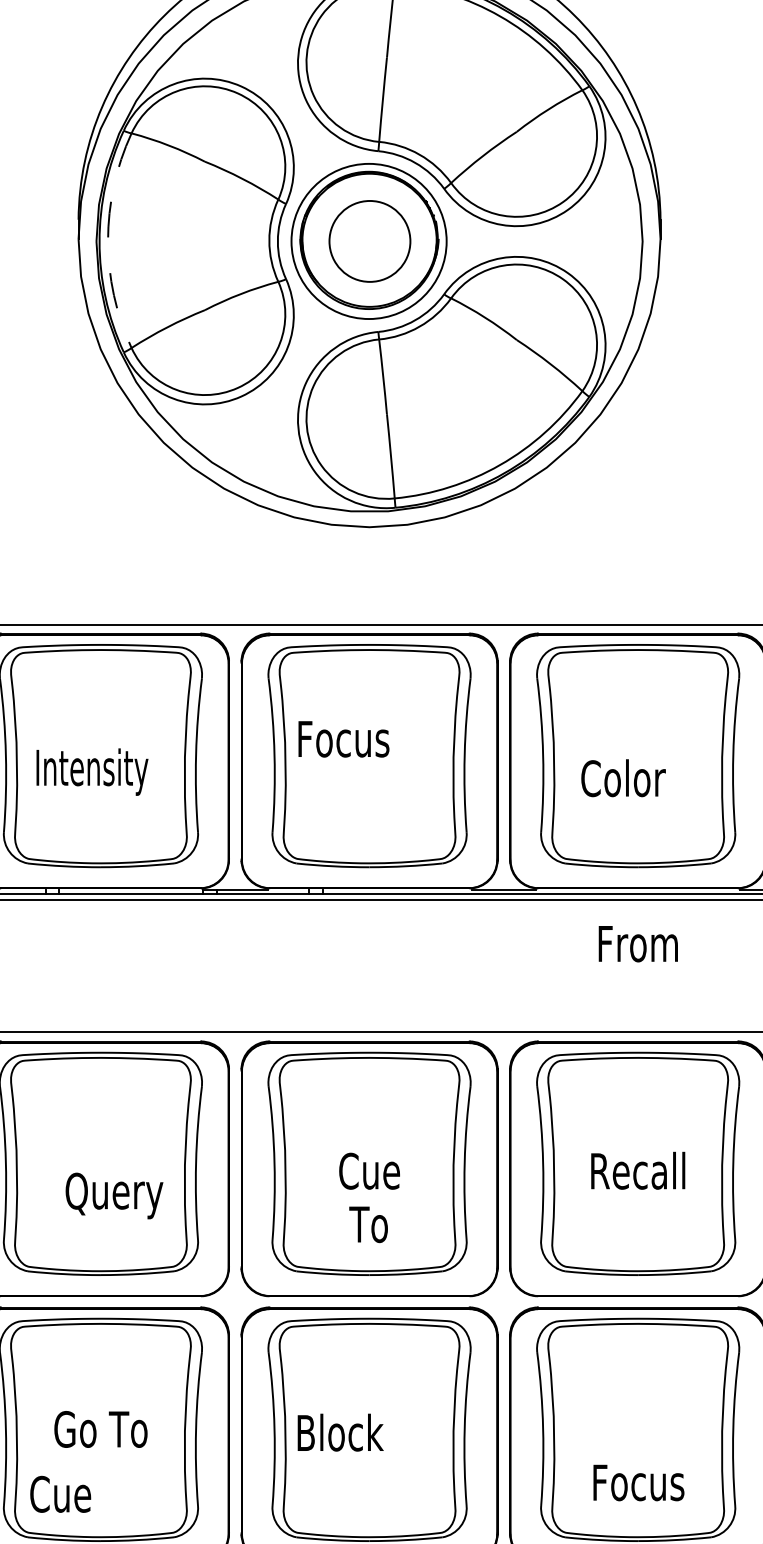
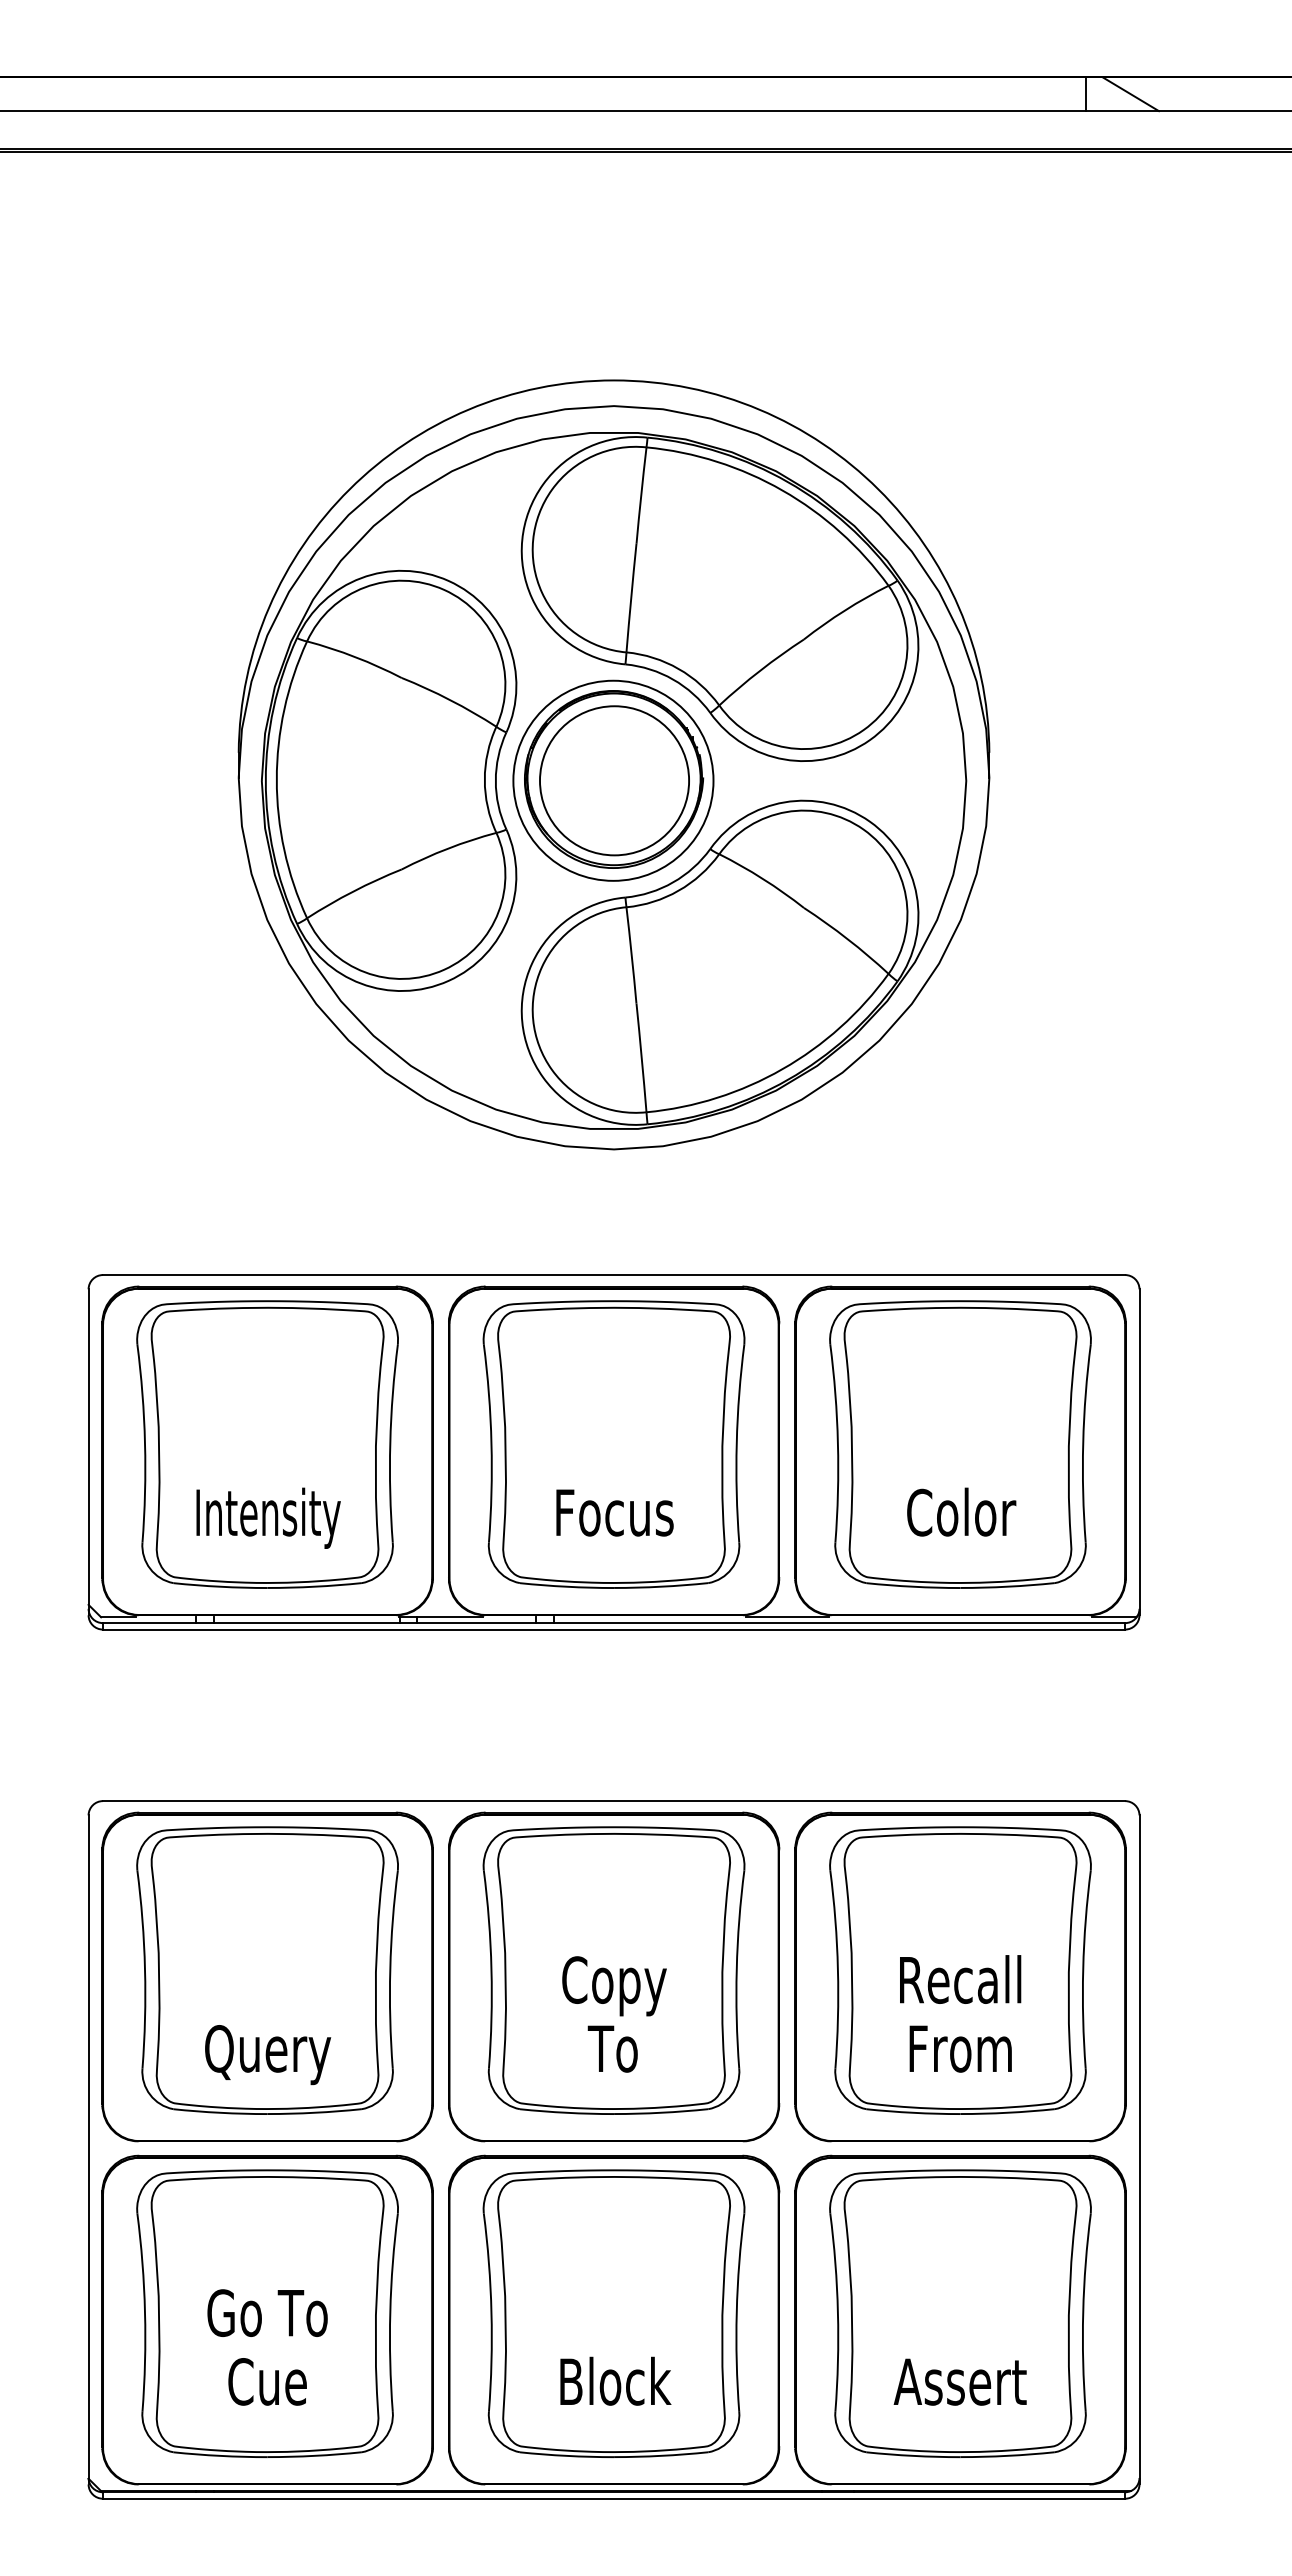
arc: (107, 240) -> (276, 779), dashed -> solid
circle: (369, 241) -> (614, 780), size x1.43
text: (343, 738) -> (614, 1512), moved
text: (92, 771) -> (268, 1517), moved
text: (623, 777) -> (961, 1511), moved
text: (638, 943) -> (960, 2048), moved
text: (369, 1176) -> (614, 1986), Cue -> Copy
text: (114, 1196) -> (268, 2055), moved
text: (340, 1432) -> (615, 2380), moved
text: (637, 1482) -> (959, 2381), Focus -> Assert
text: (60, 1494) -> (267, 2381), moved

